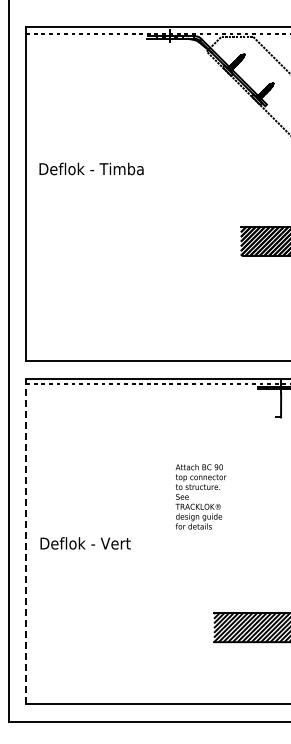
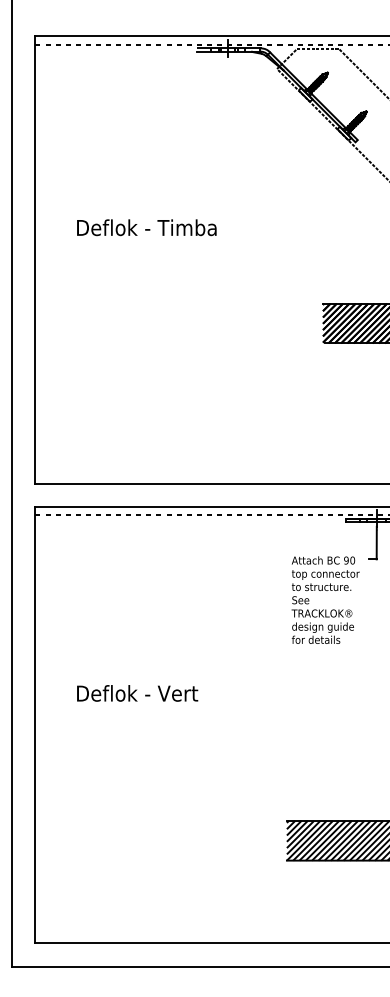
text: (91, 168) -> (146, 227), moved
text: (200, 496) -> (325, 599), moved
line: (26, 541) -> (35, 725), dashed -> solid
text: (85, 543) -> (137, 693), moved

